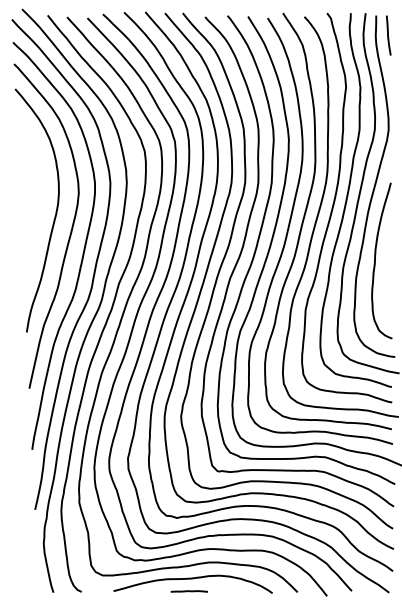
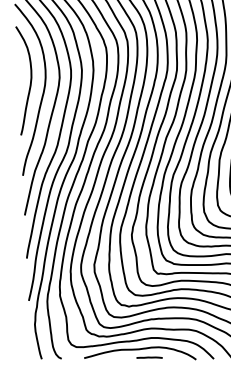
curve: (37, 197) -> (30, 80), added
line: (188, 591) -> (148, 357), moved

